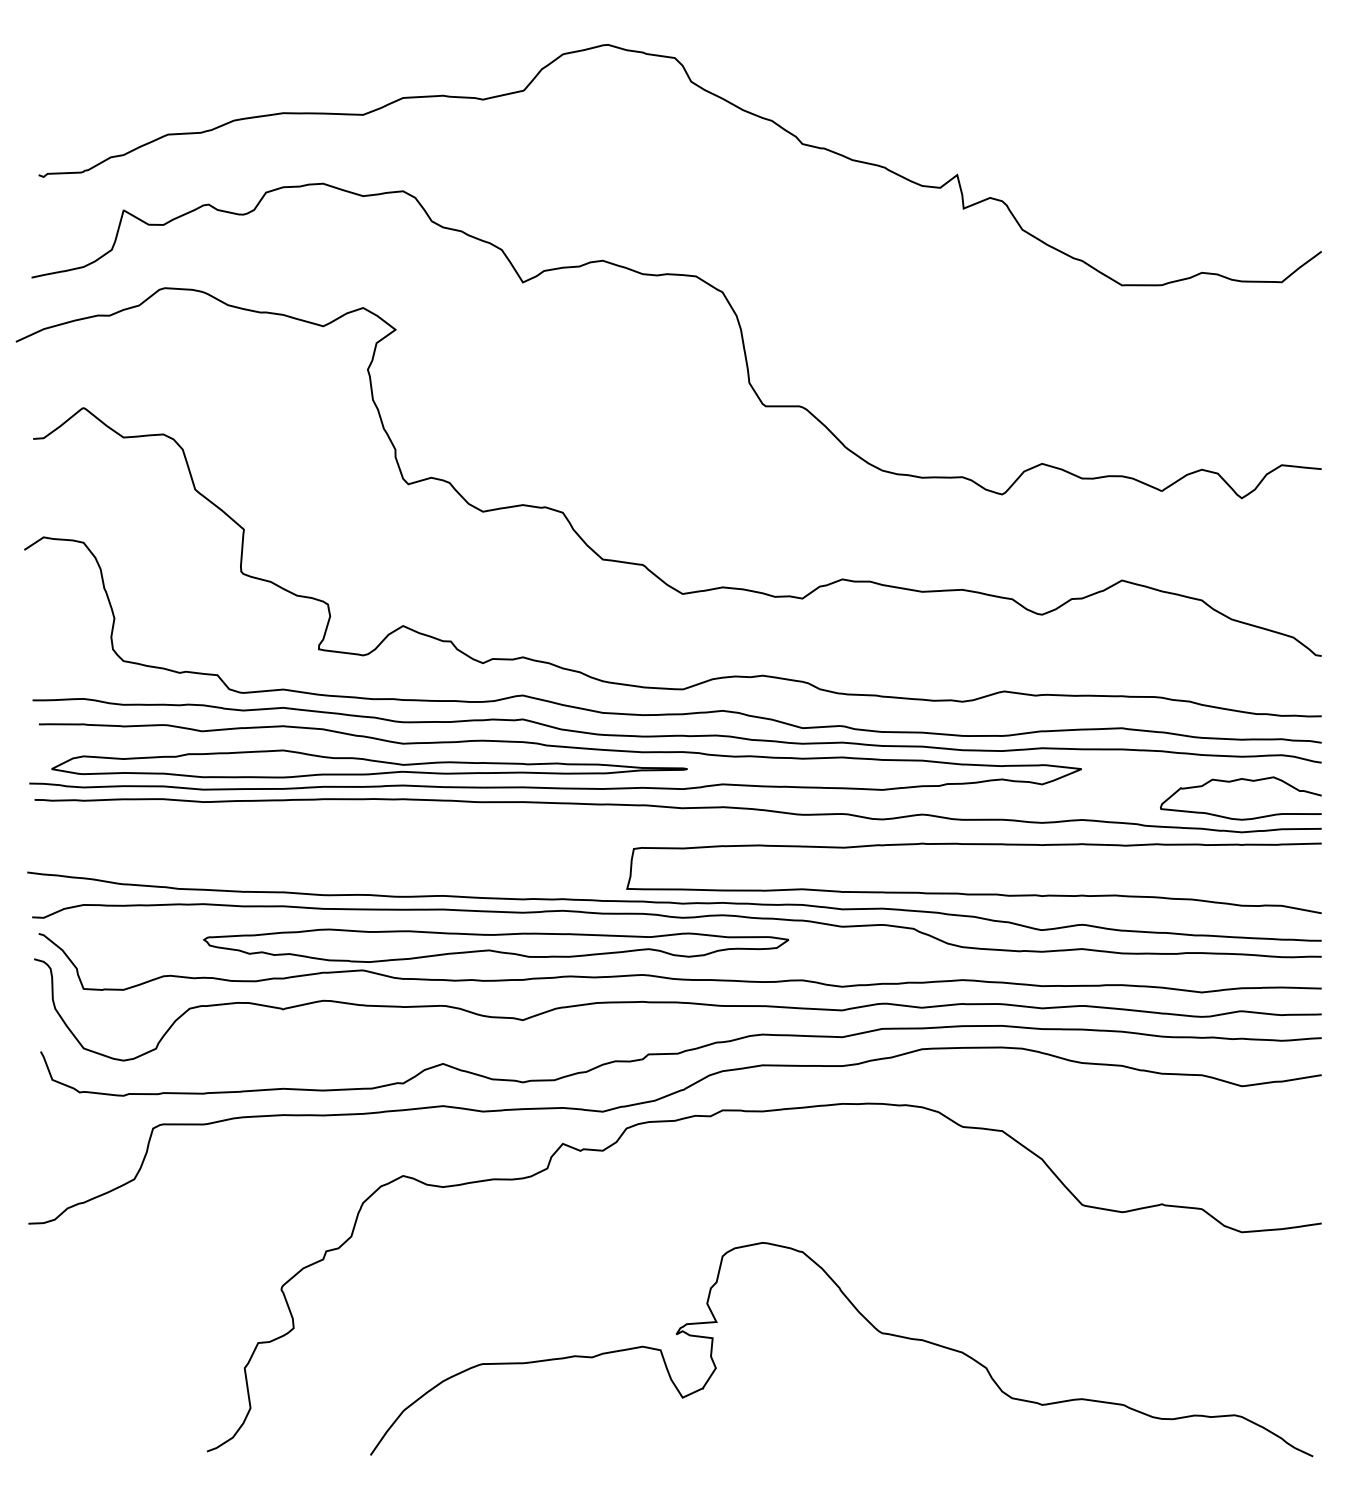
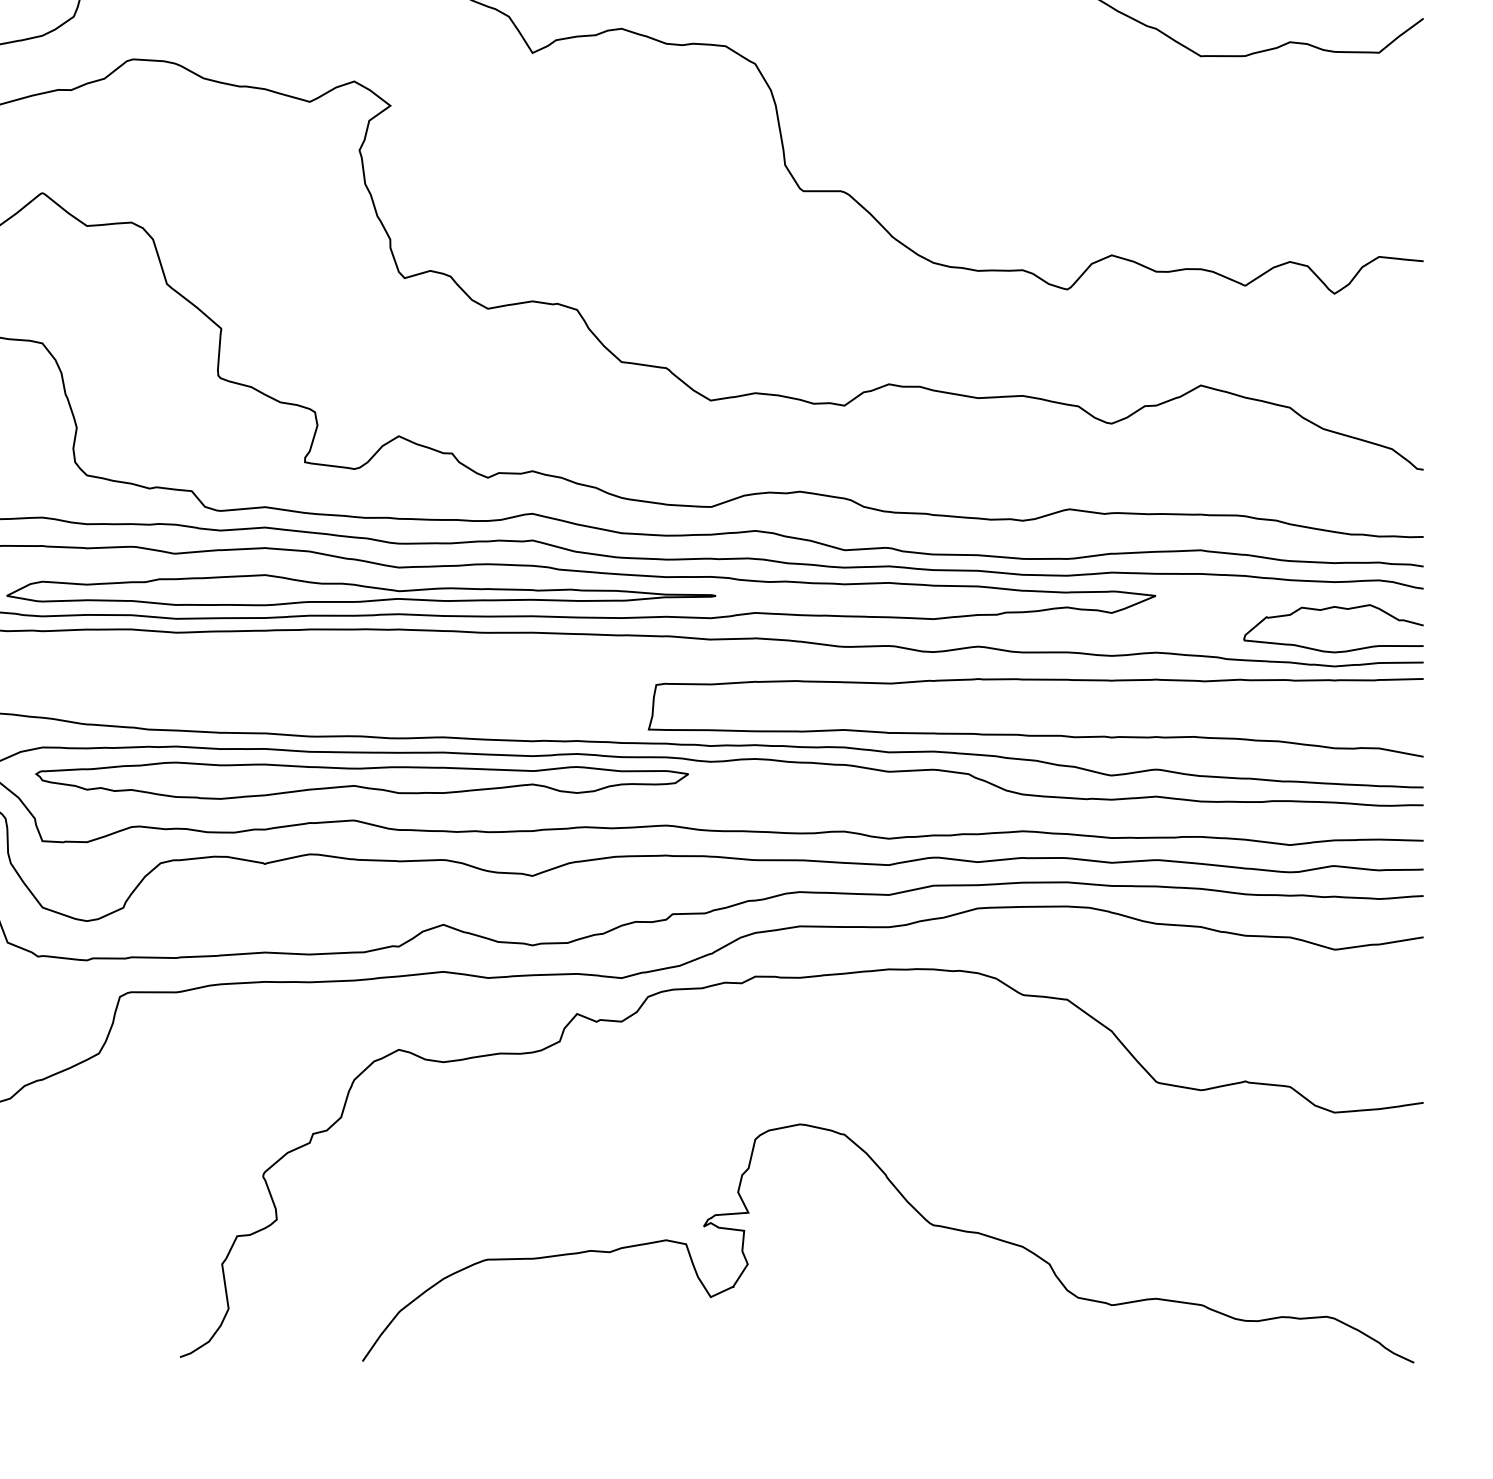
part: (495, 945) -> (361, 780), moved

